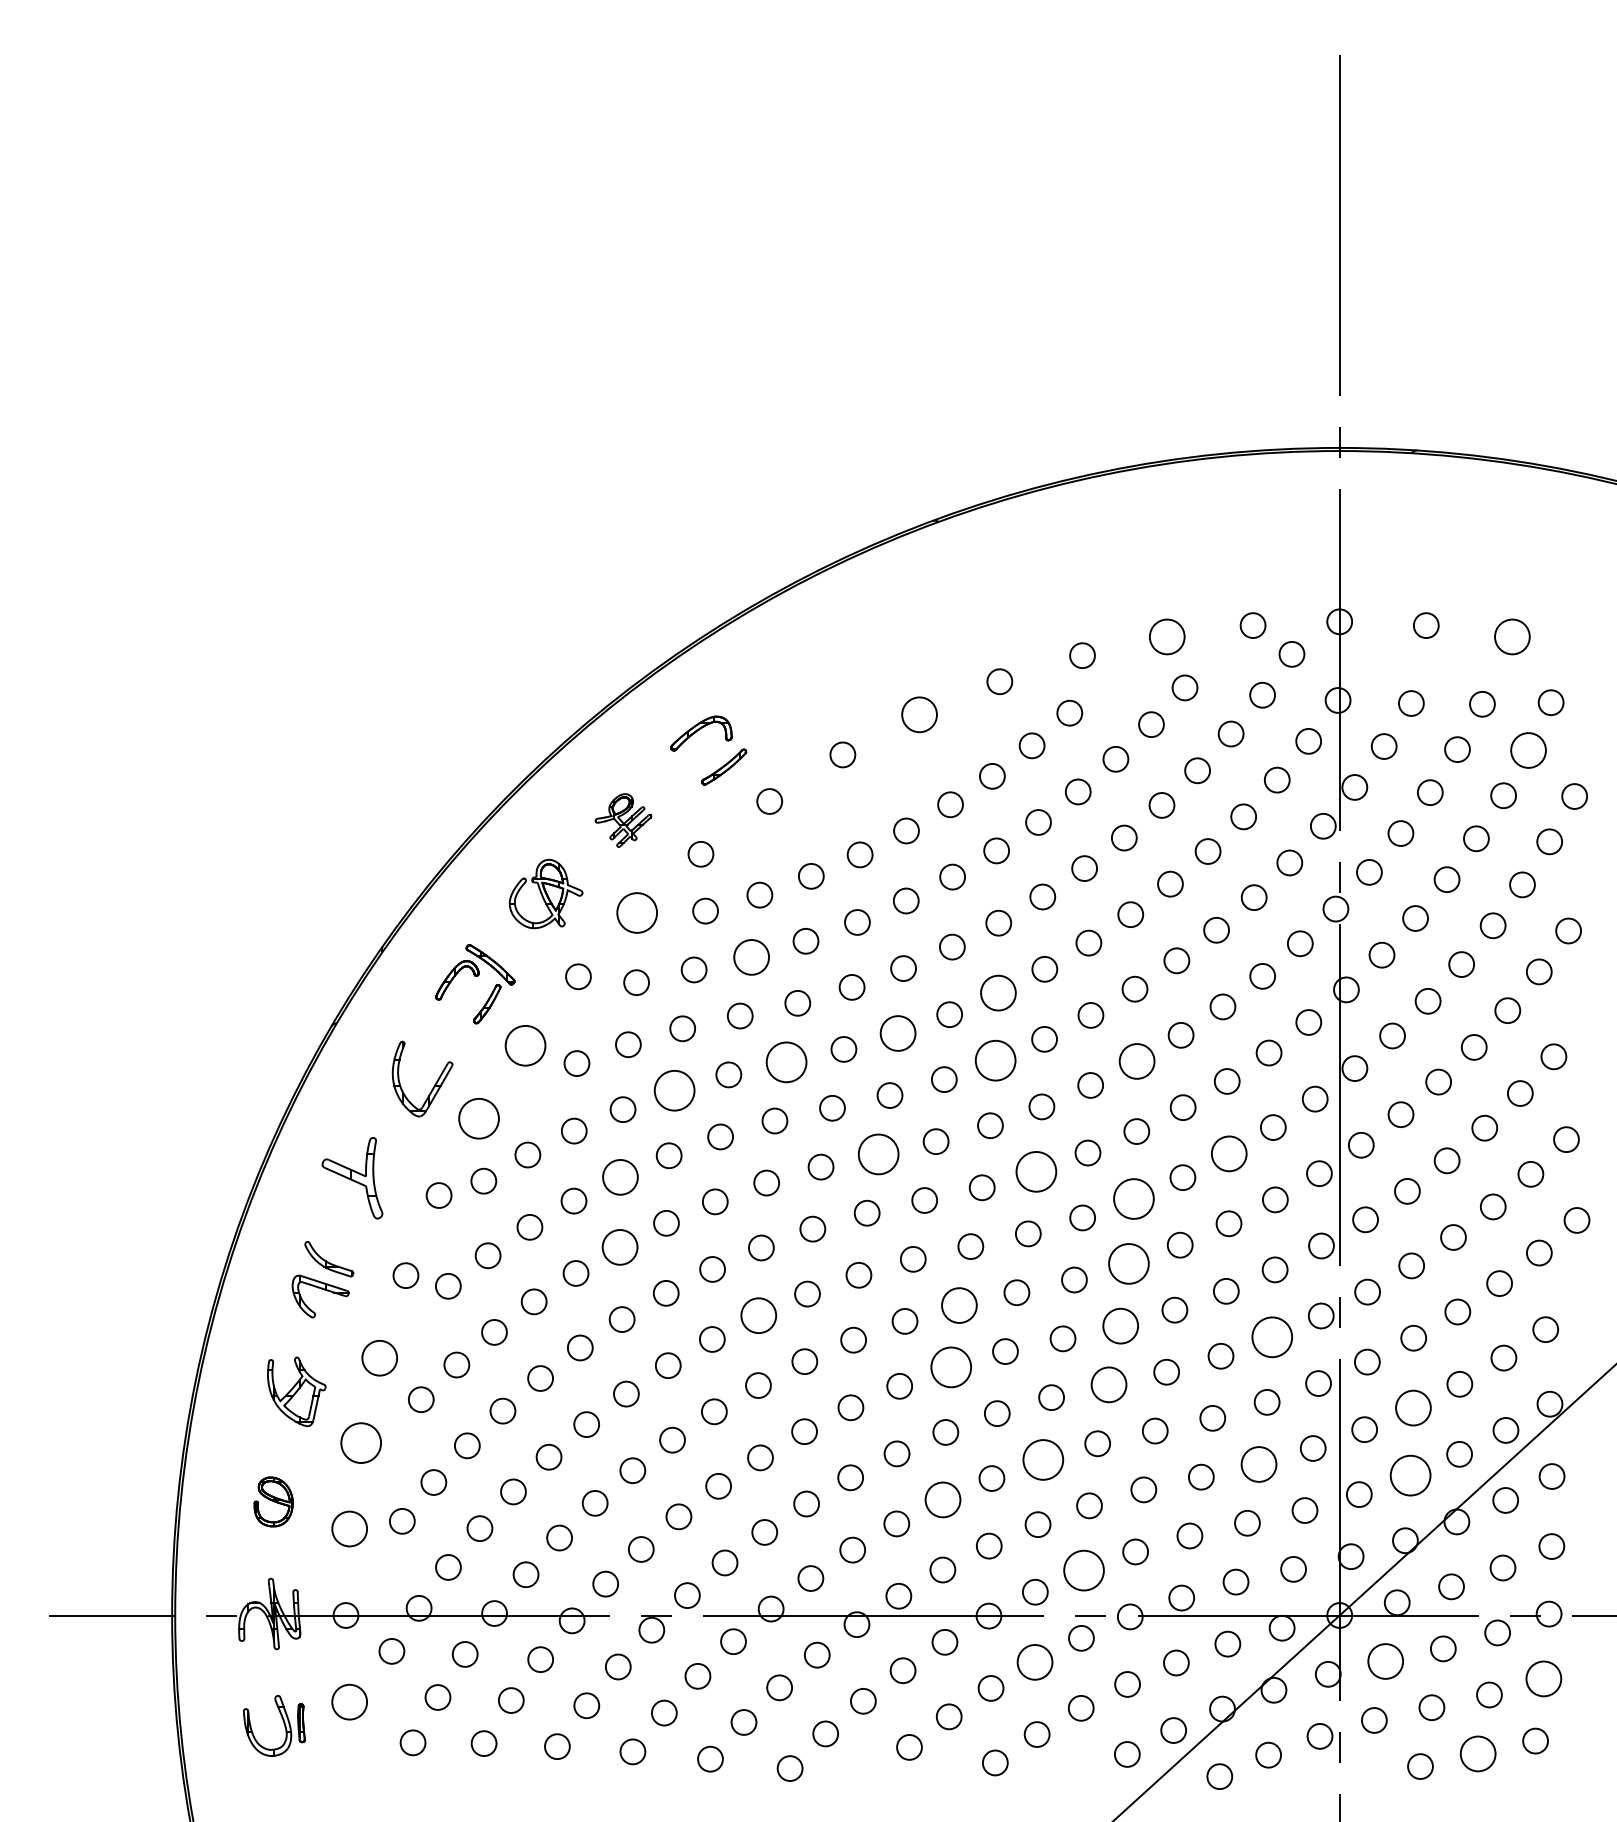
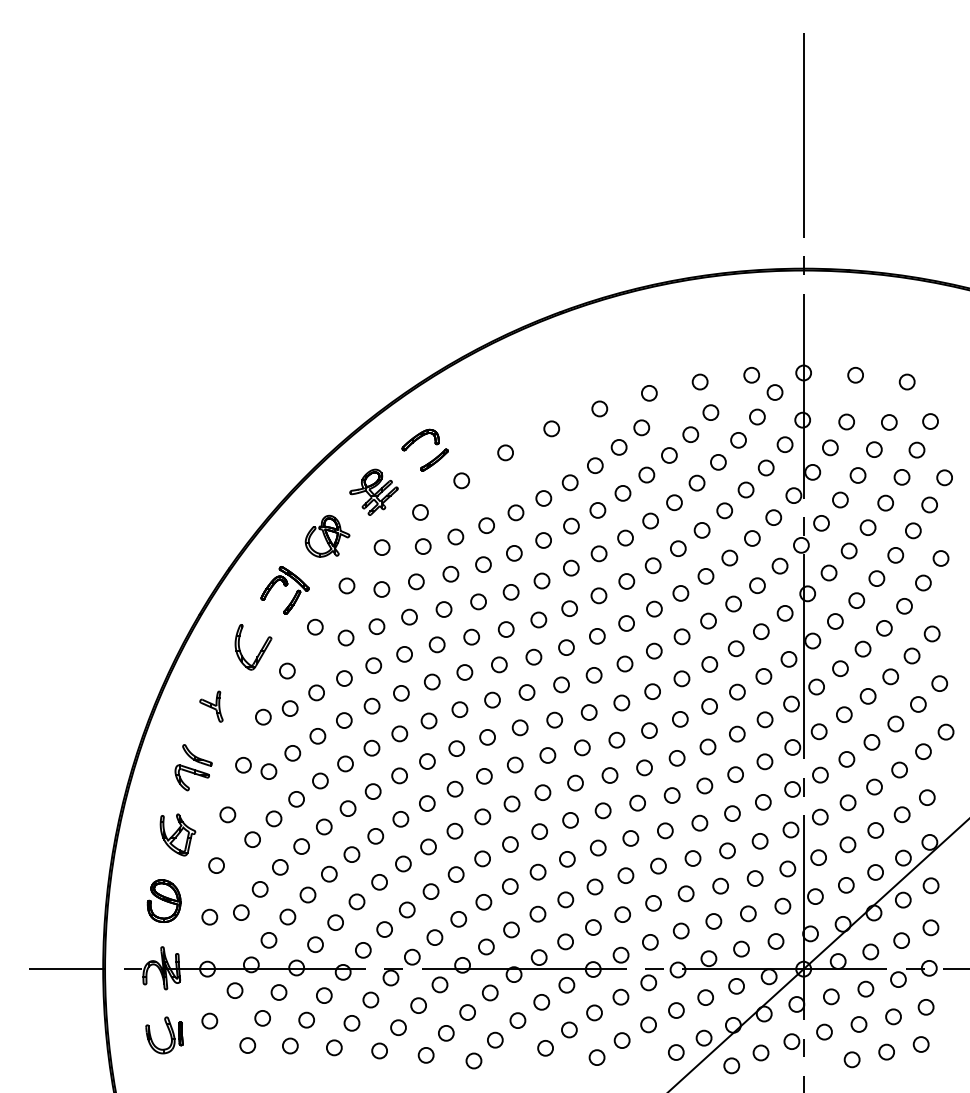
circle: (1166, 635) -> (699, 381), size x0.71
circle: (1511, 635) -> (906, 381), size x0.71
circle: (919, 714) -> (551, 428), size x0.71
circle: (1527, 749) -> (916, 449), size x0.71
part: (622, 819) -> (373, 491), size x1.43
circle: (635, 912) -> (381, 547), size x0.62
circle: (750, 956) -> (450, 573), size x0.71
circle: (997, 992) -> (598, 595), size x0.71
circle: (897, 1032) -> (538, 619), size x0.71
circle: (525, 1044) -> (315, 626), size x0.62
circle: (785, 1061) -> (471, 636), size x0.62
circle: (996, 1061) -> (597, 636), size x0.62
circle: (1136, 1061) -> (681, 636), size x0.71
circle: (674, 1091) -> (404, 654), size x0.62
circle: (479, 1117) -> (287, 670), size x0.62
circle: (1229, 1152) -> (737, 691), size x0.71
circle: (877, 1154) -> (526, 692), size x0.62
circle: (1036, 1171) -> (621, 702), size x0.62
circle: (619, 1176) -> (371, 705), size x0.71
part: (352, 1177) -> (211, 706), size x0.62
circle: (1134, 1199) -> (680, 719), size x0.62
circle: (619, 1246) -> (371, 747), size x0.71
circle: (1127, 1264) -> (676, 758), size x0.62
circle: (959, 1304) -> (575, 782), size x0.71
circle: (757, 1314) -> (454, 788), size x0.71
circle: (1119, 1326) -> (671, 795), size x0.71
circle: (1272, 1337) -> (763, 802), size x0.62
circle: (379, 1357) -> (227, 814), size x0.71
circle: (951, 1367) -> (570, 820), size x0.62
circle: (1109, 1384) -> (665, 830), size x0.71
circle: (1412, 1407) -> (847, 844), size x0.71
circle: (360, 1442) -> (216, 865), size x0.62
circle: (1042, 1459) -> (625, 875), size x0.62
circle: (1257, 1464) -> (754, 878), size x0.71
circle: (1411, 1476) -> (846, 885), size x0.62
circle: (942, 1499) -> (565, 899), size x0.71
part: (272, 1501) -> (163, 900), size x1.43
circle: (349, 1527) -> (209, 916), size x0.71
circle: (1084, 1571) -> (650, 942), size x0.62
circle: (1034, 1661) -> (620, 996), size x0.71
circle: (1386, 1661) -> (831, 996), size x0.71
circle: (1542, 1679) -> (925, 1007), size x0.71
circle: (349, 1701) -> (209, 1020), size x0.71
circle: (1477, 1752) -> (886, 1051), size x0.71

